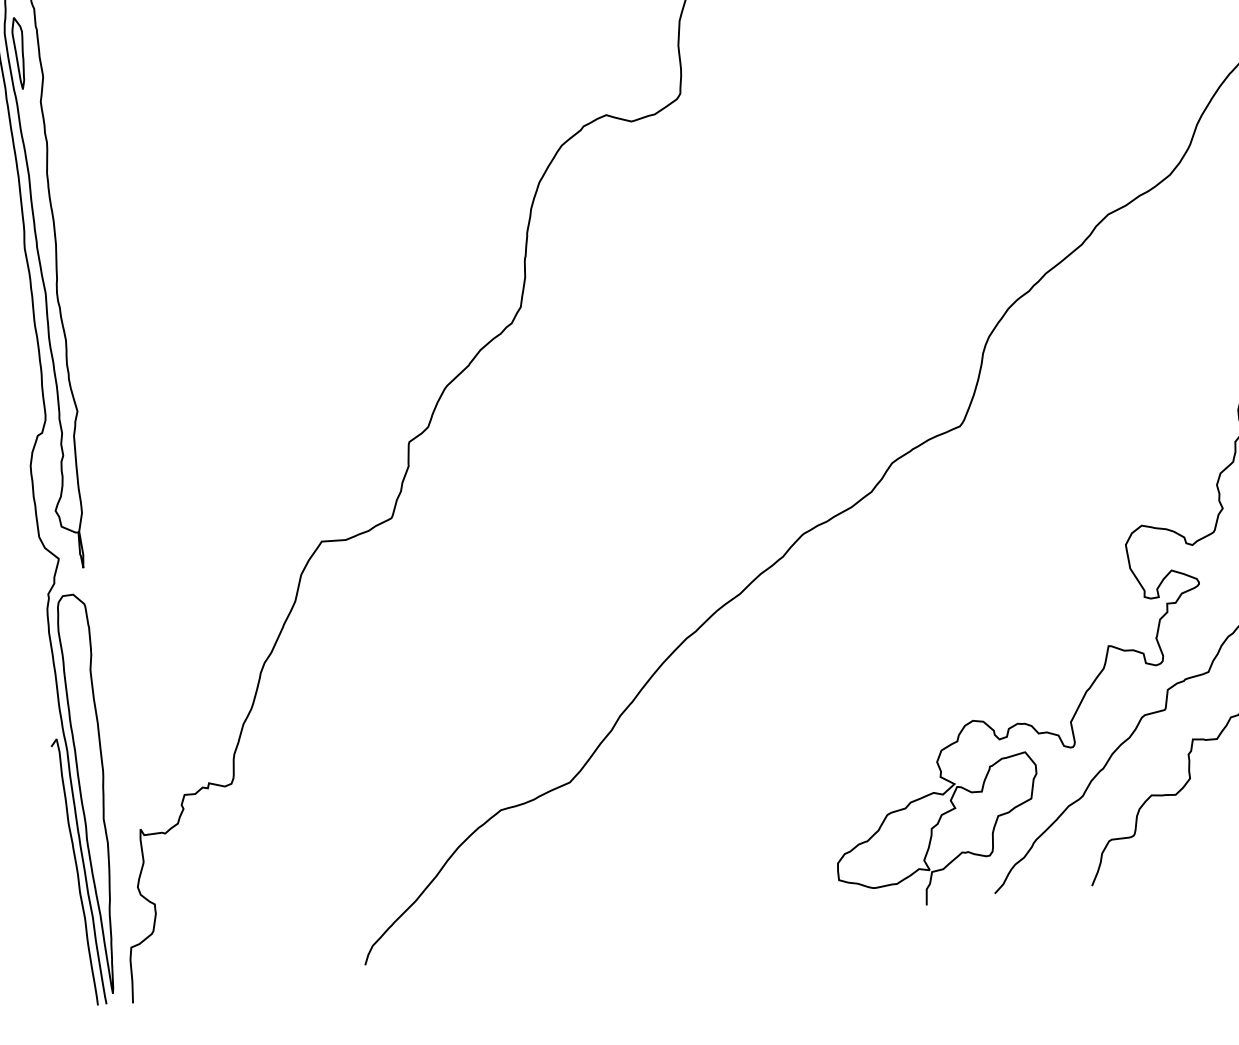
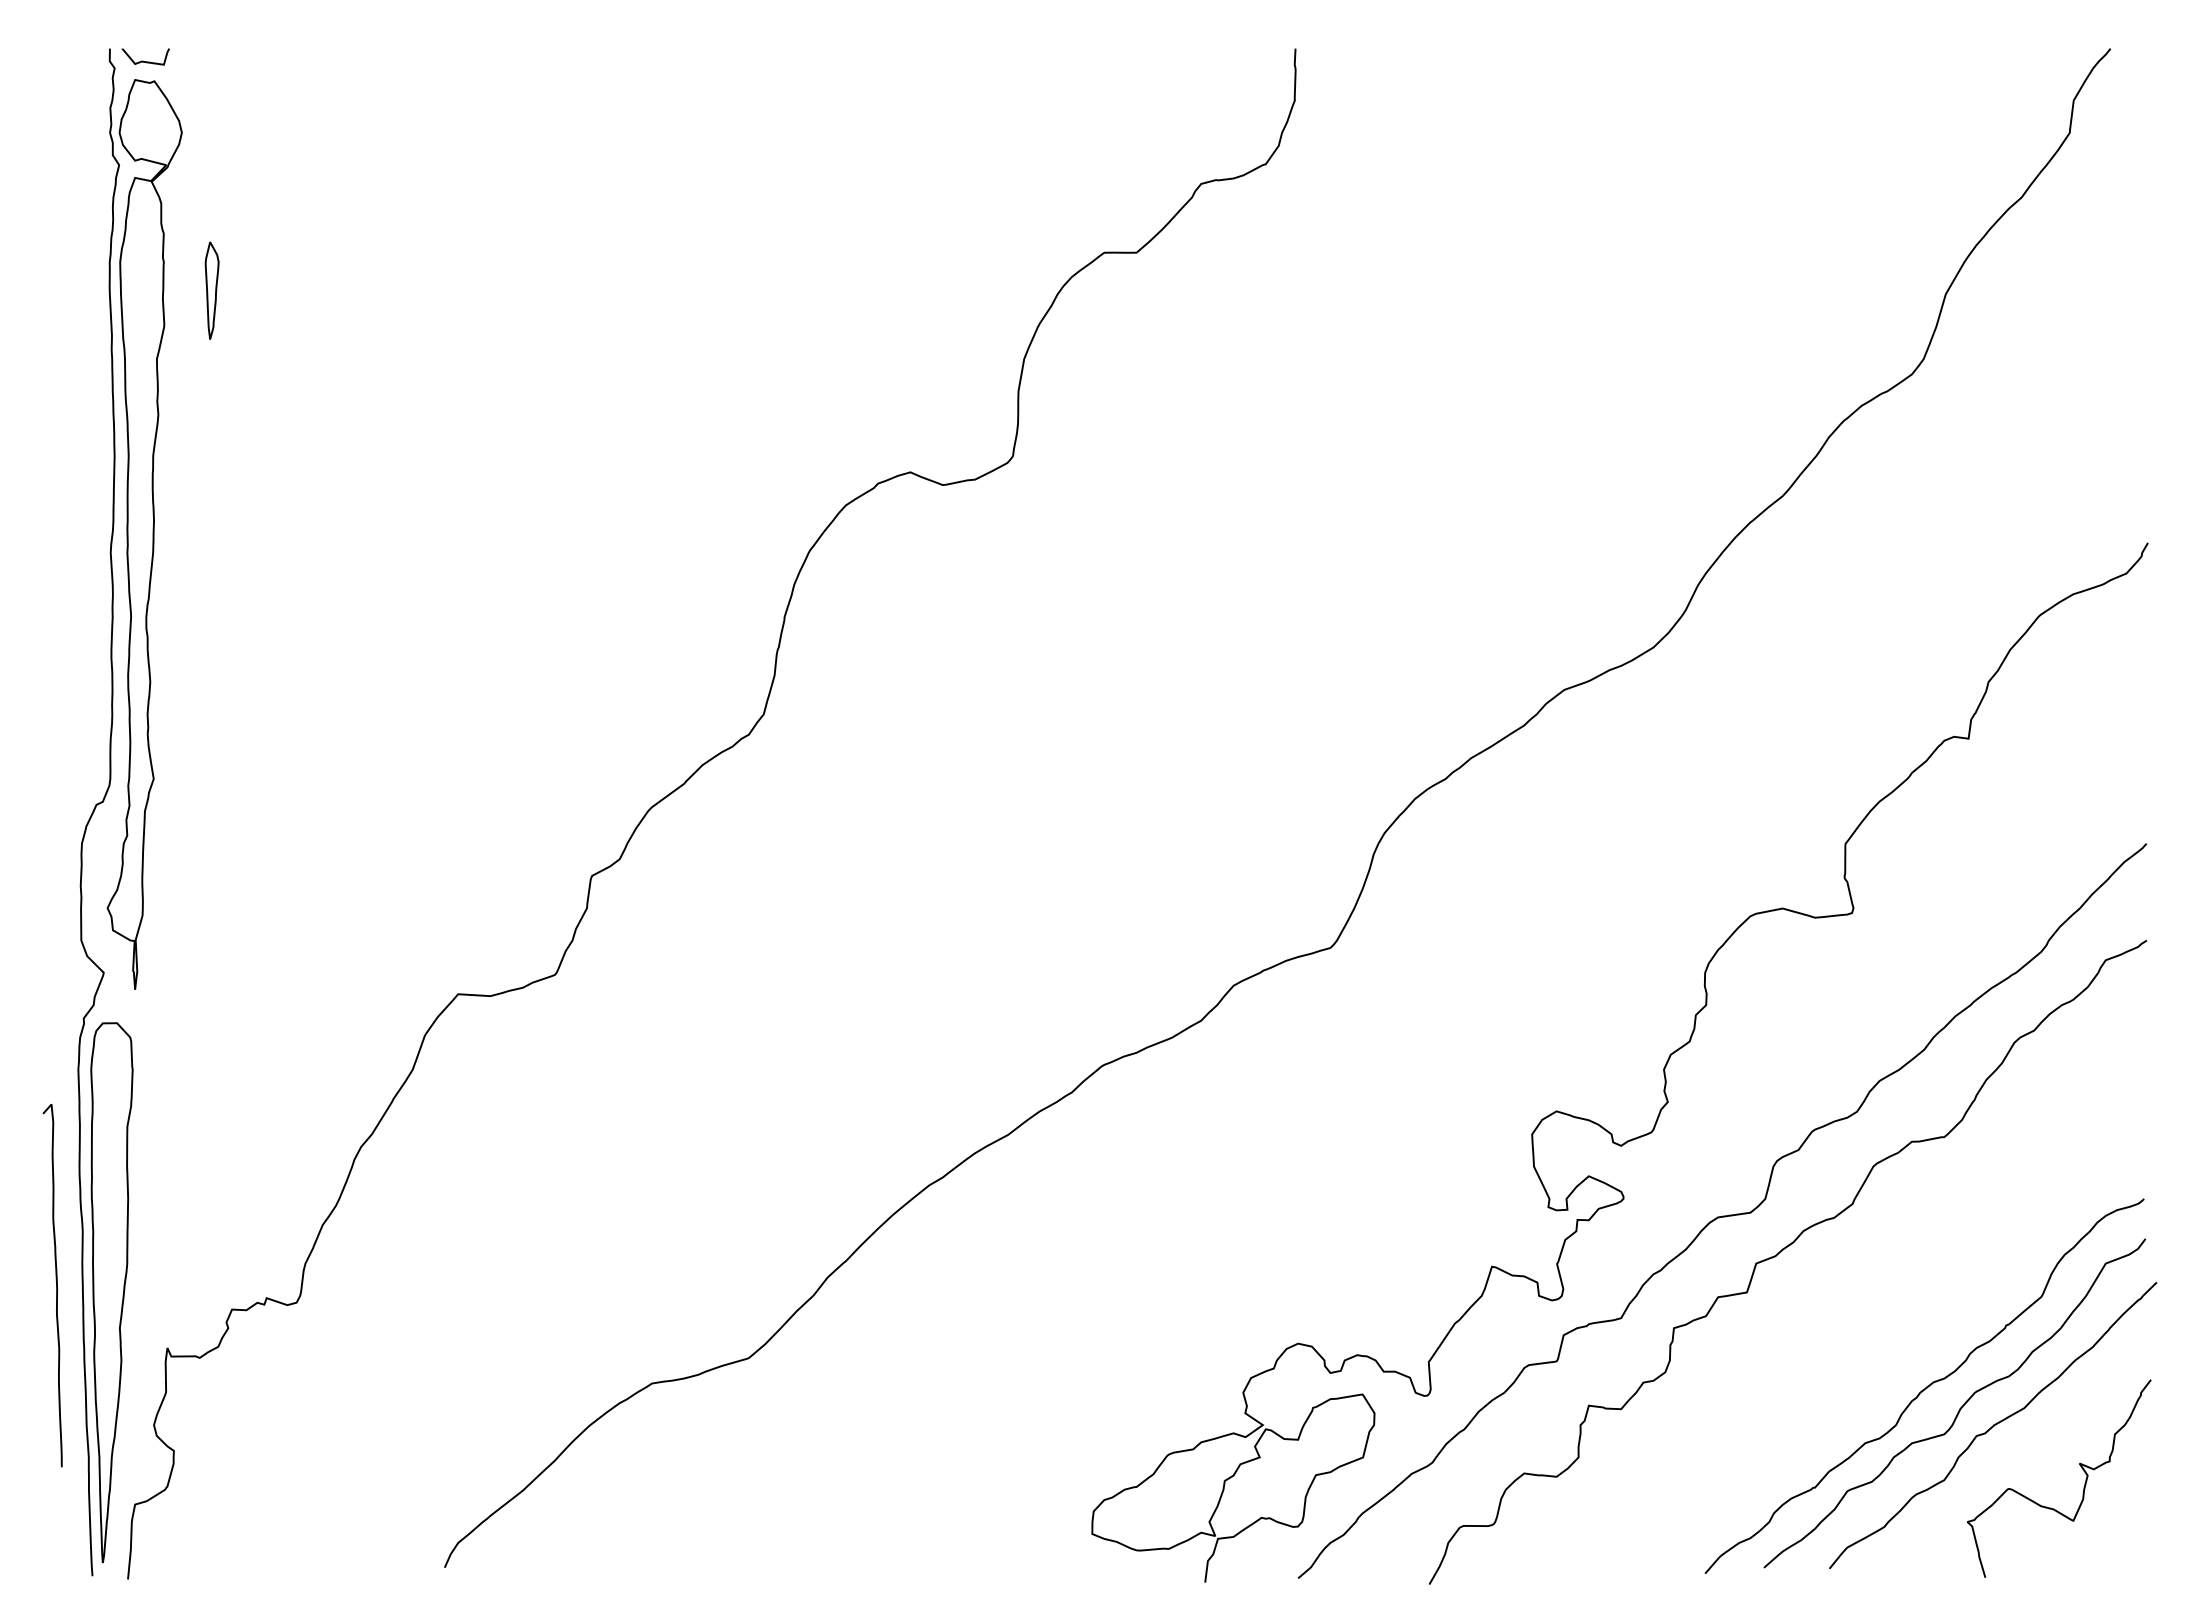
part: (19, 53) -> (211, 290), moved
curve: (77, 872) -> (56, 1285), moved

